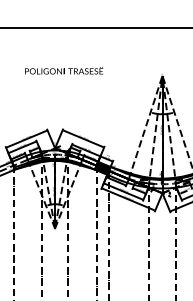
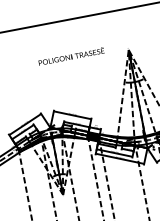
text: (64, 70) -> (71, 56), moved

